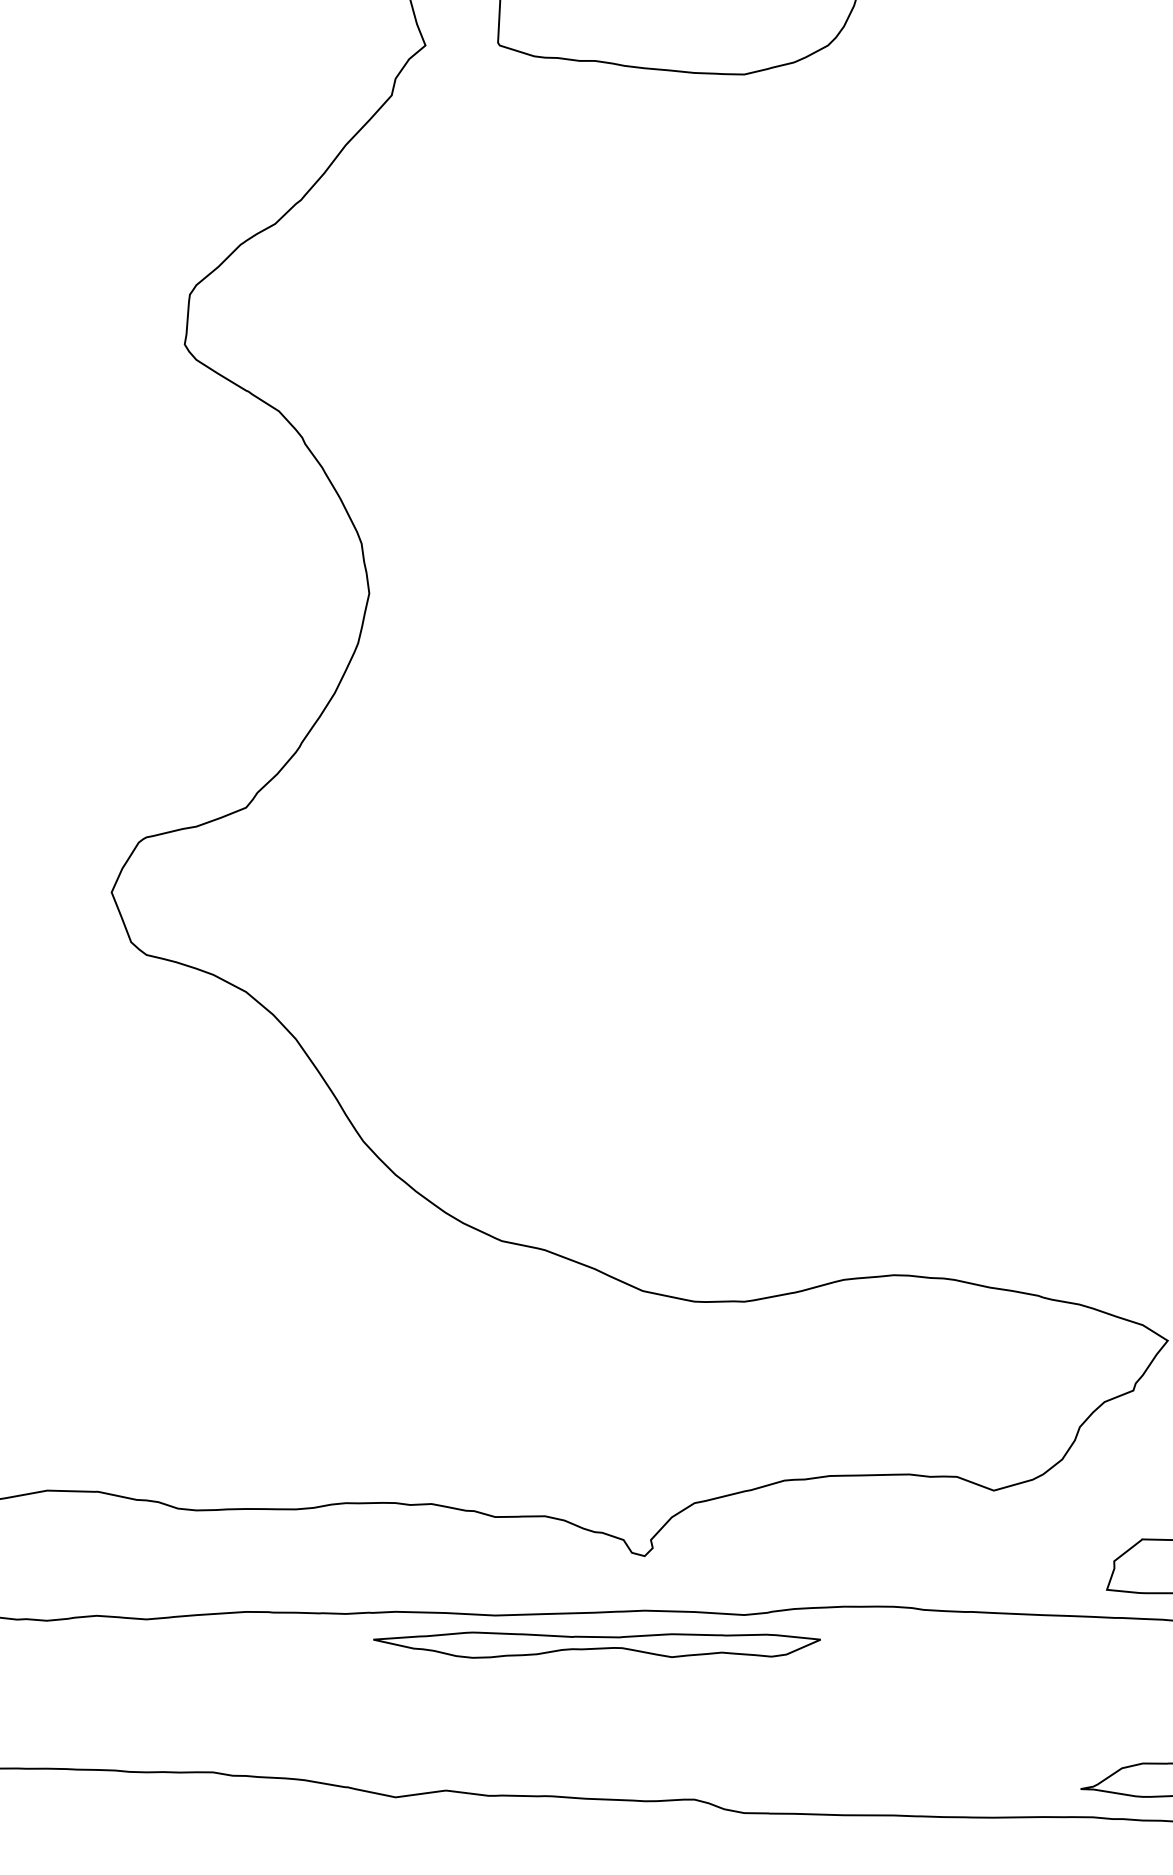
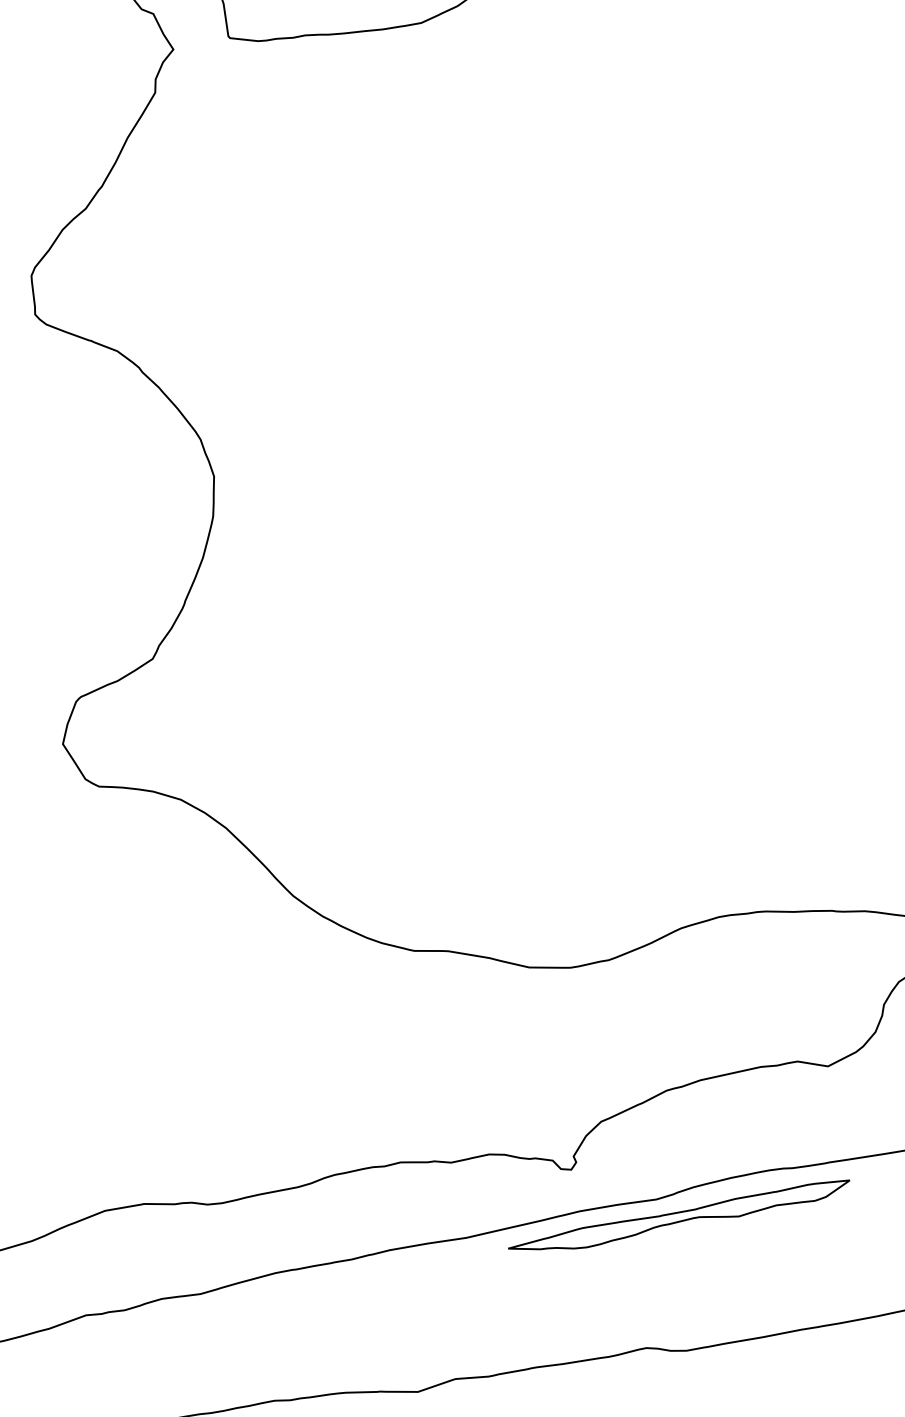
part: (596, 1644) -> (679, 1218), moved

